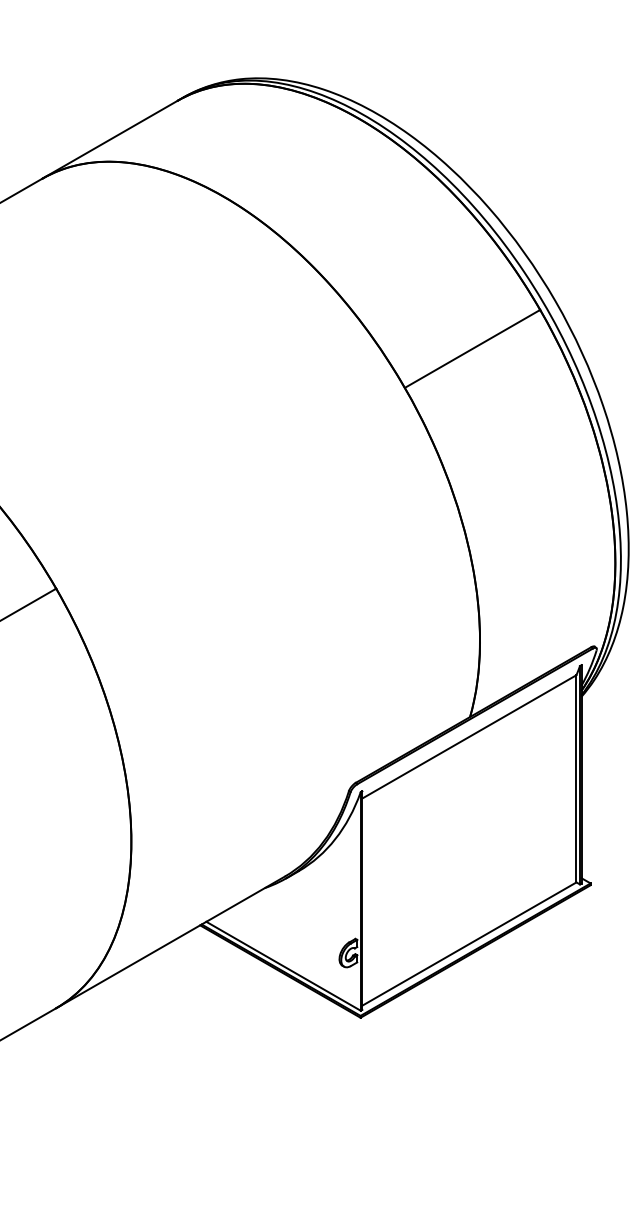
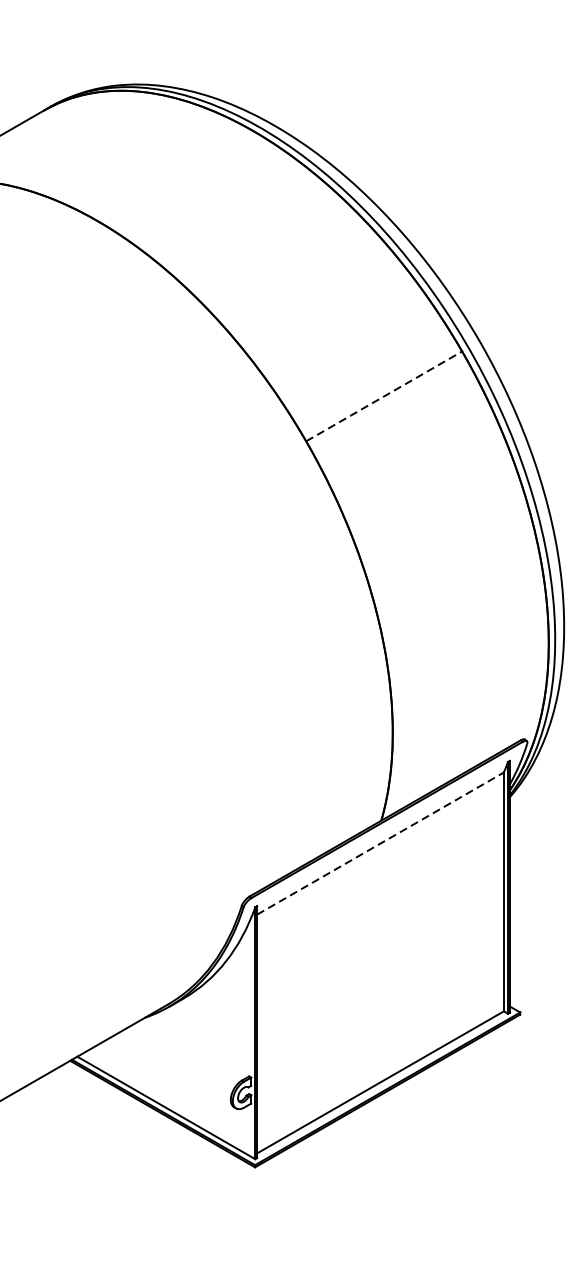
line: (472, 348) -> (384, 395), solid -> dashed
line: (469, 736) -> (380, 843), solid -> dashed

